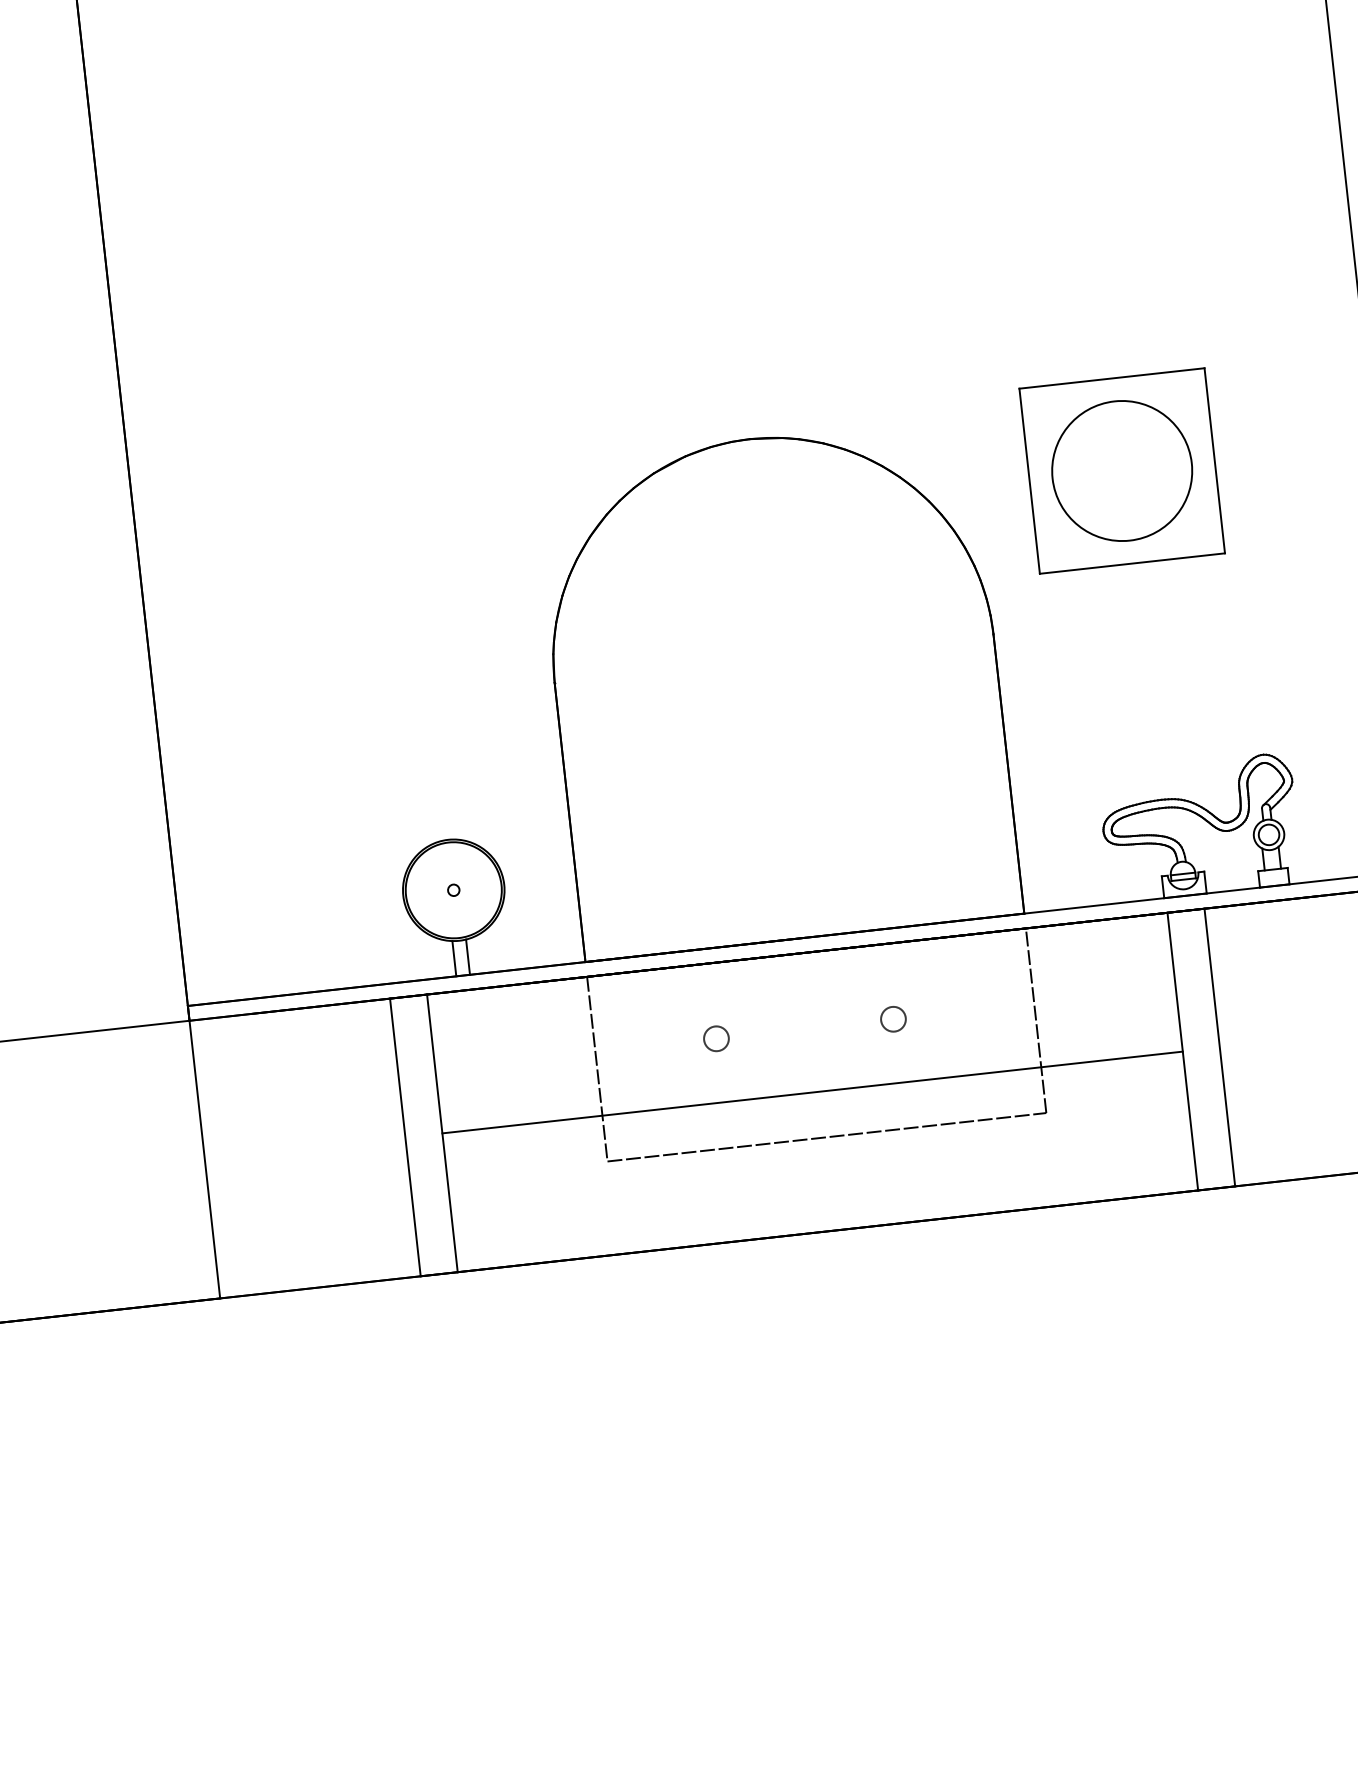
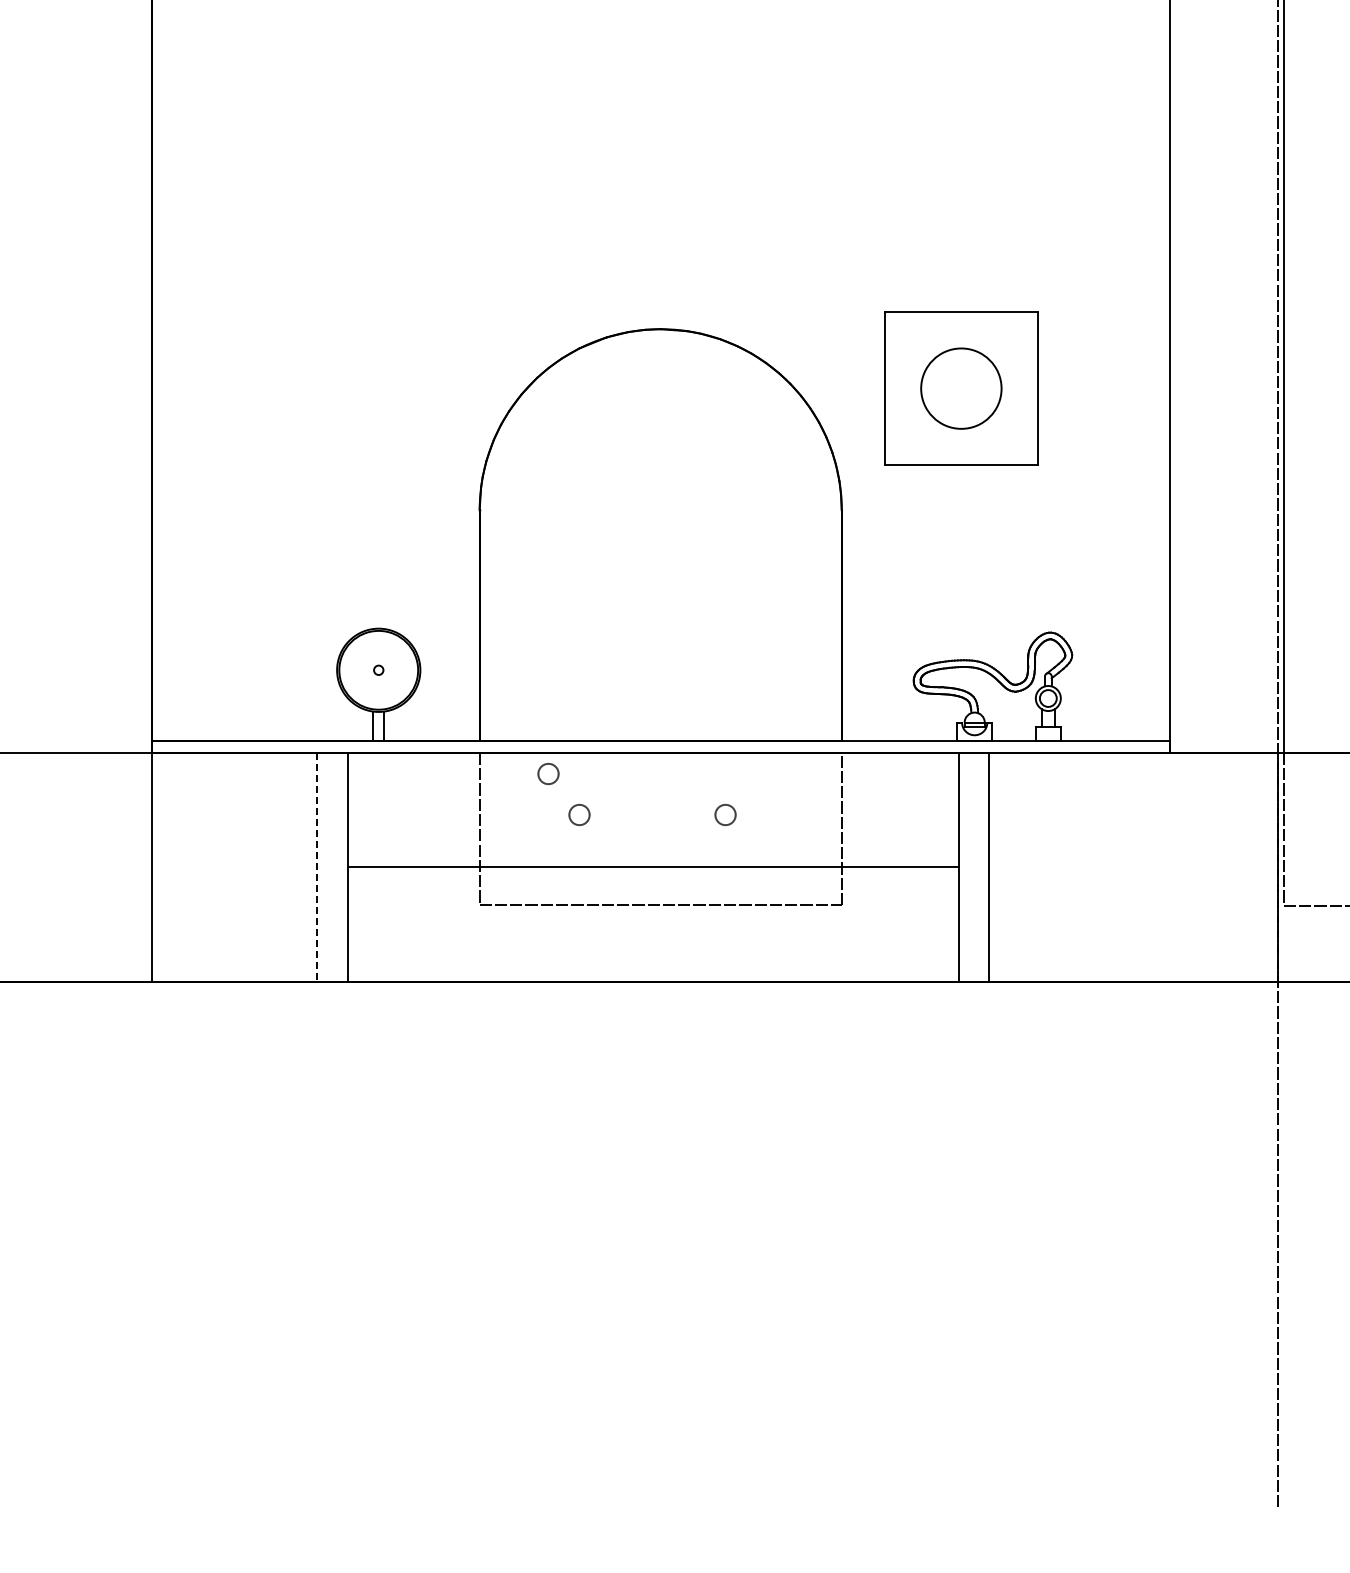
circle: (1121, 470) -> (960, 388), size x0.7
circle: (673, 993) -> (548, 774), added
line: (405, 1137) -> (317, 867), solid -> dashed

